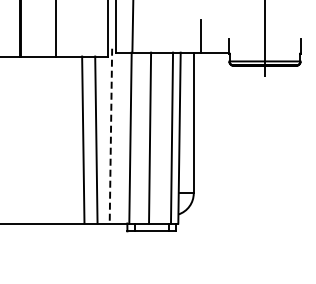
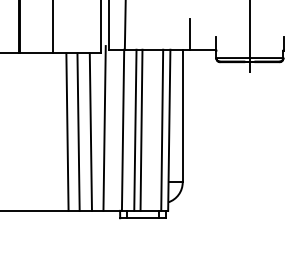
line: (110, 136) -> (104, 128), dashed -> solid
line: (143, 137) -> (135, 129), added
line: (71, 139) -> (67, 131), added

